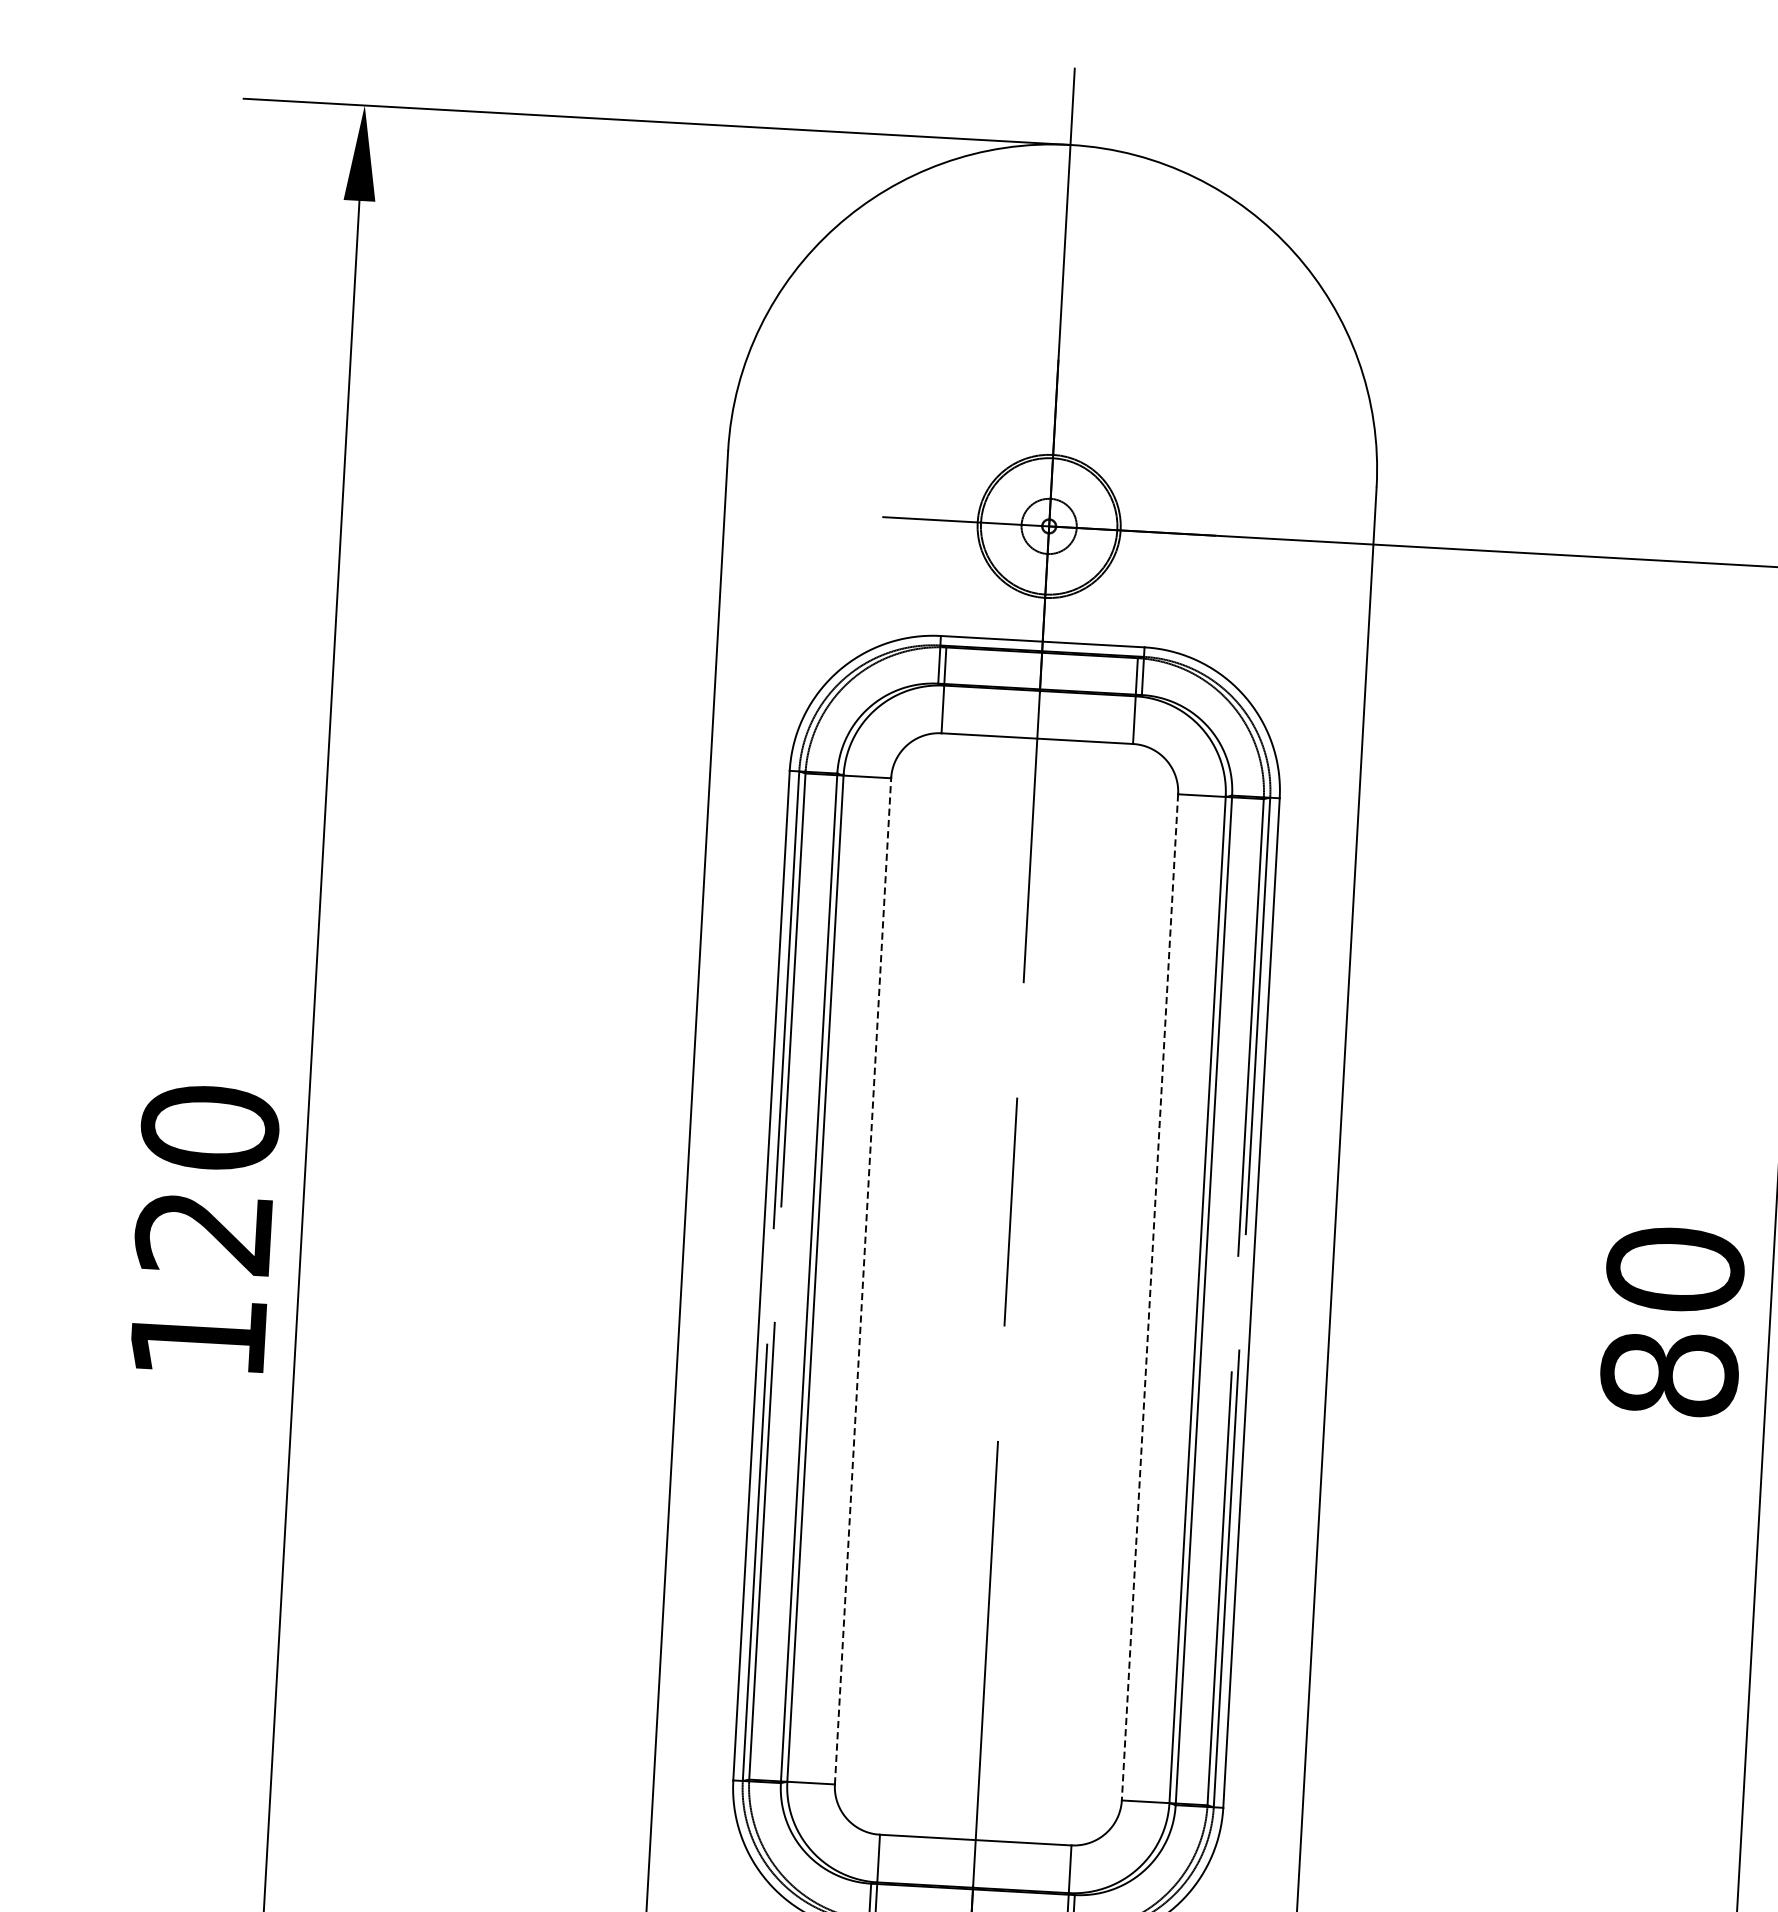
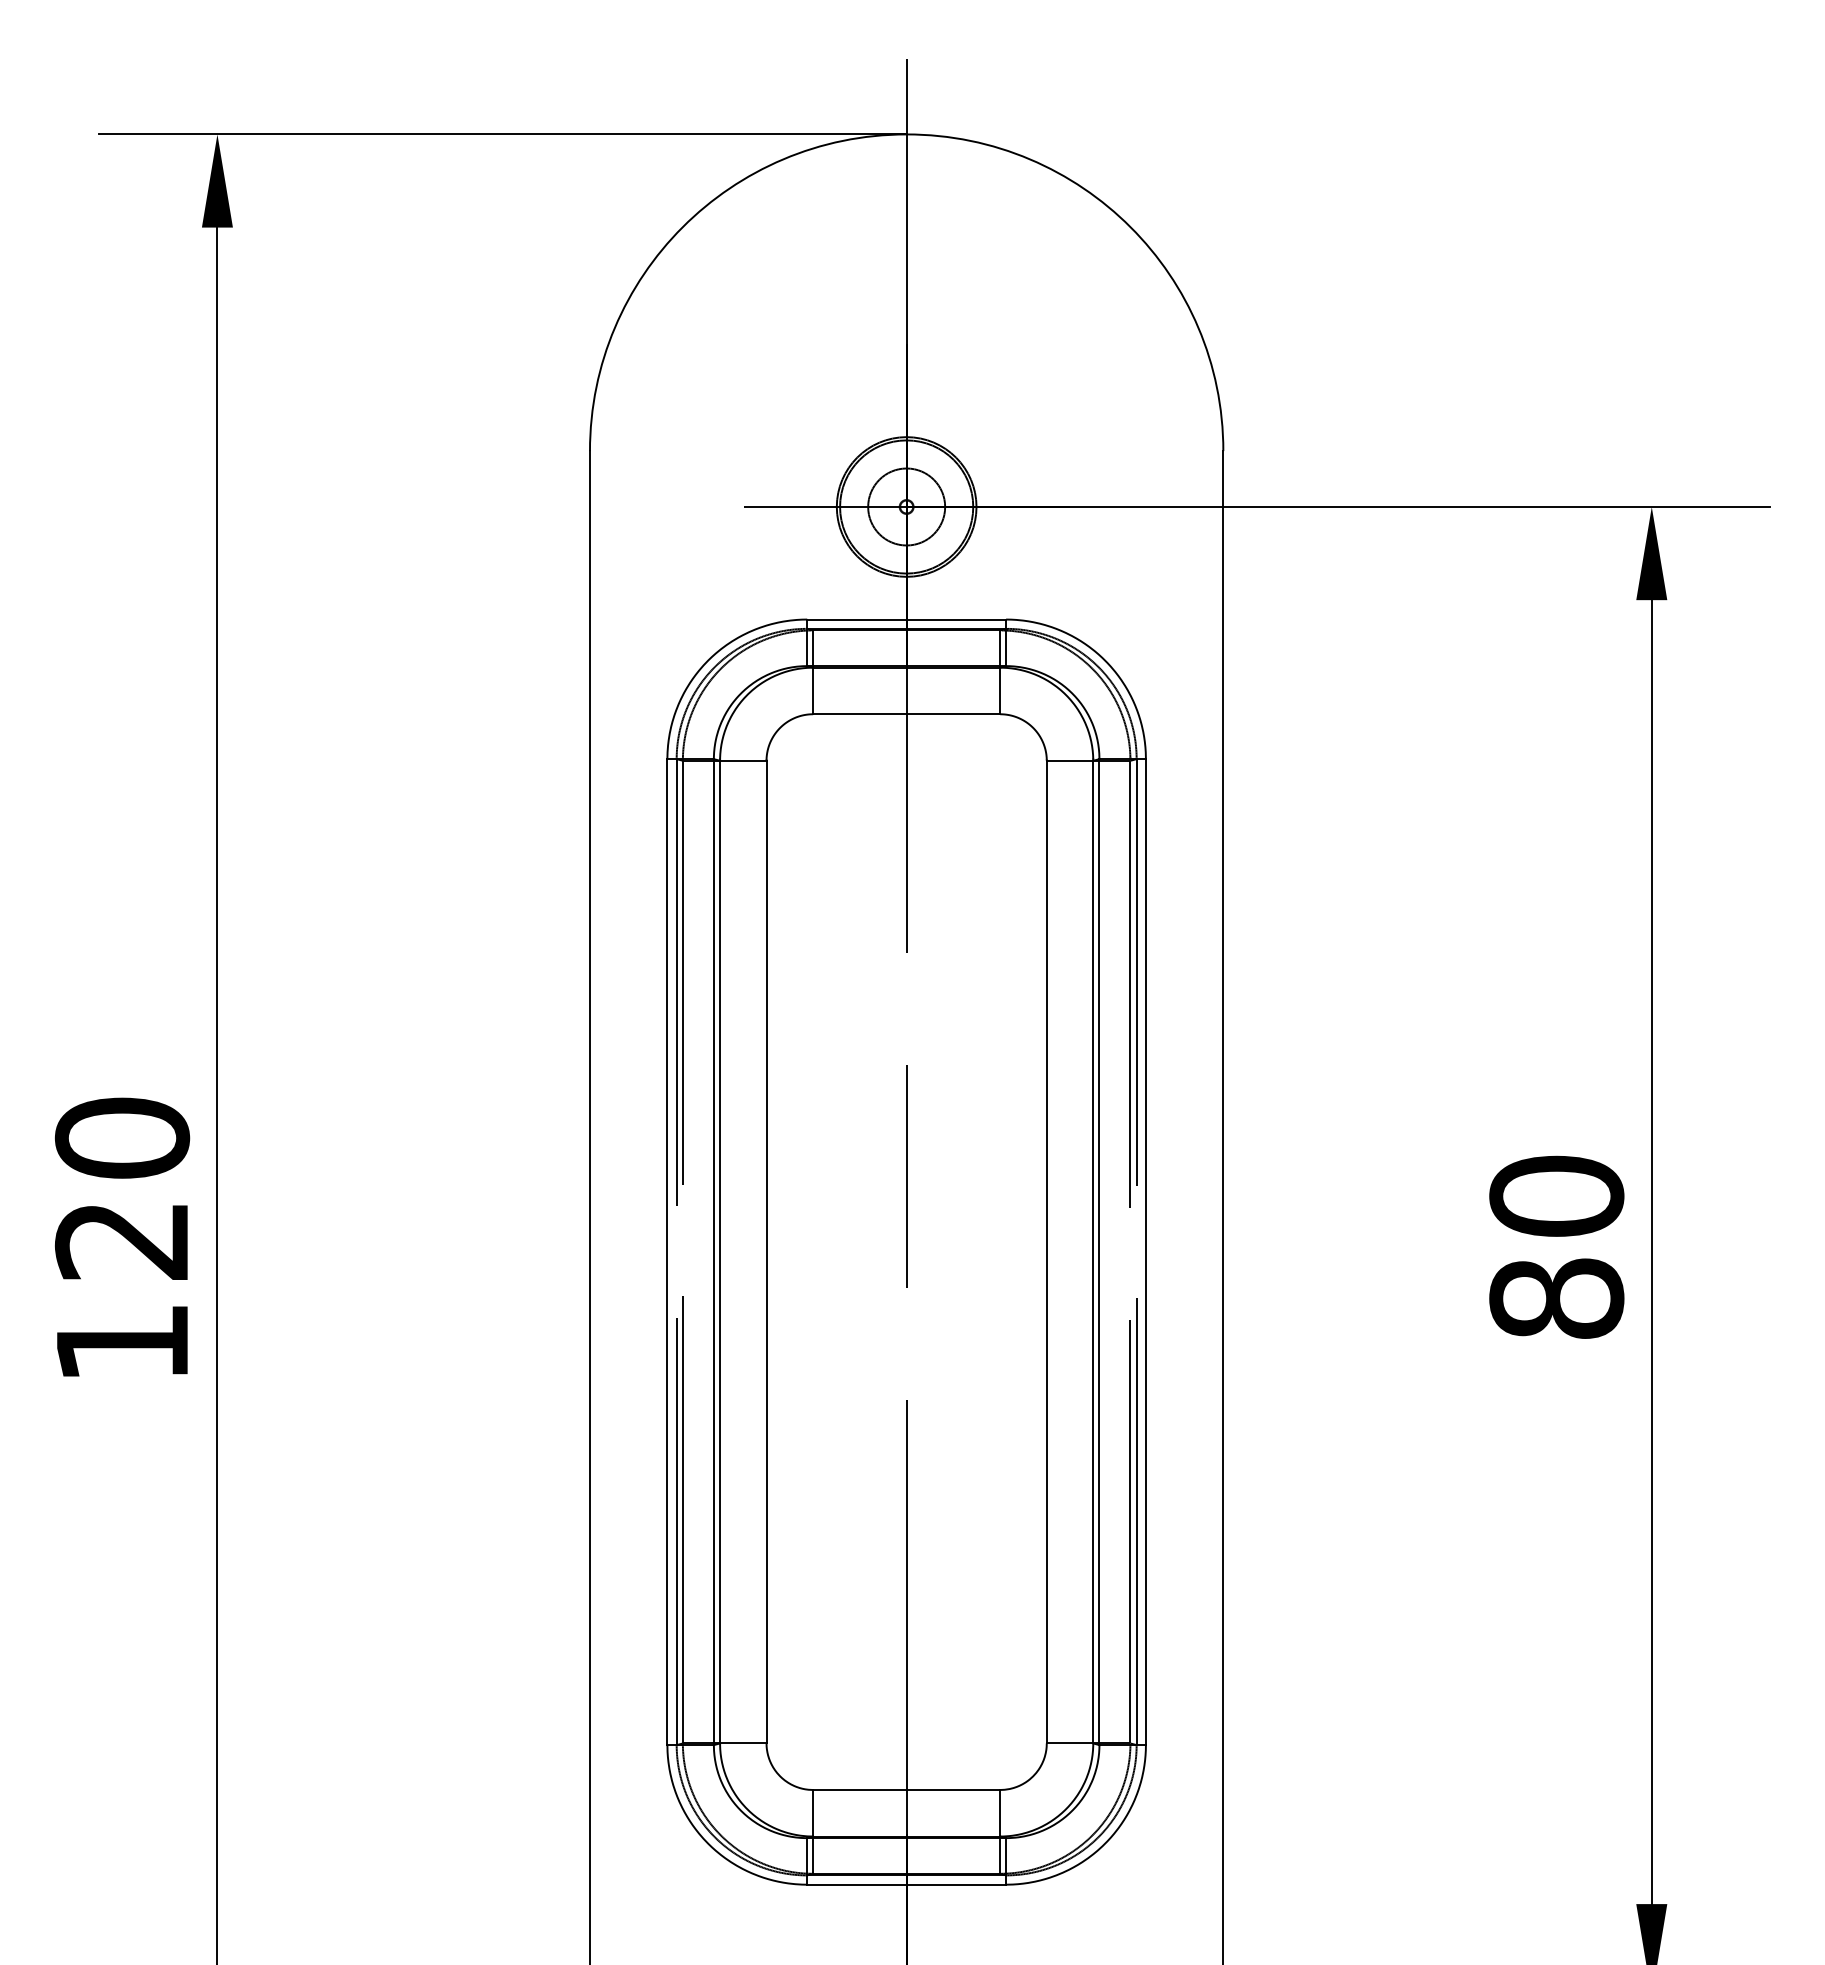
circle: (1049, 525) -> (906, 506), size x1.43
line: (863, 1280) -> (766, 1251), dashed -> solid
line: (1149, 1297) -> (1046, 1252), dashed -> solid

